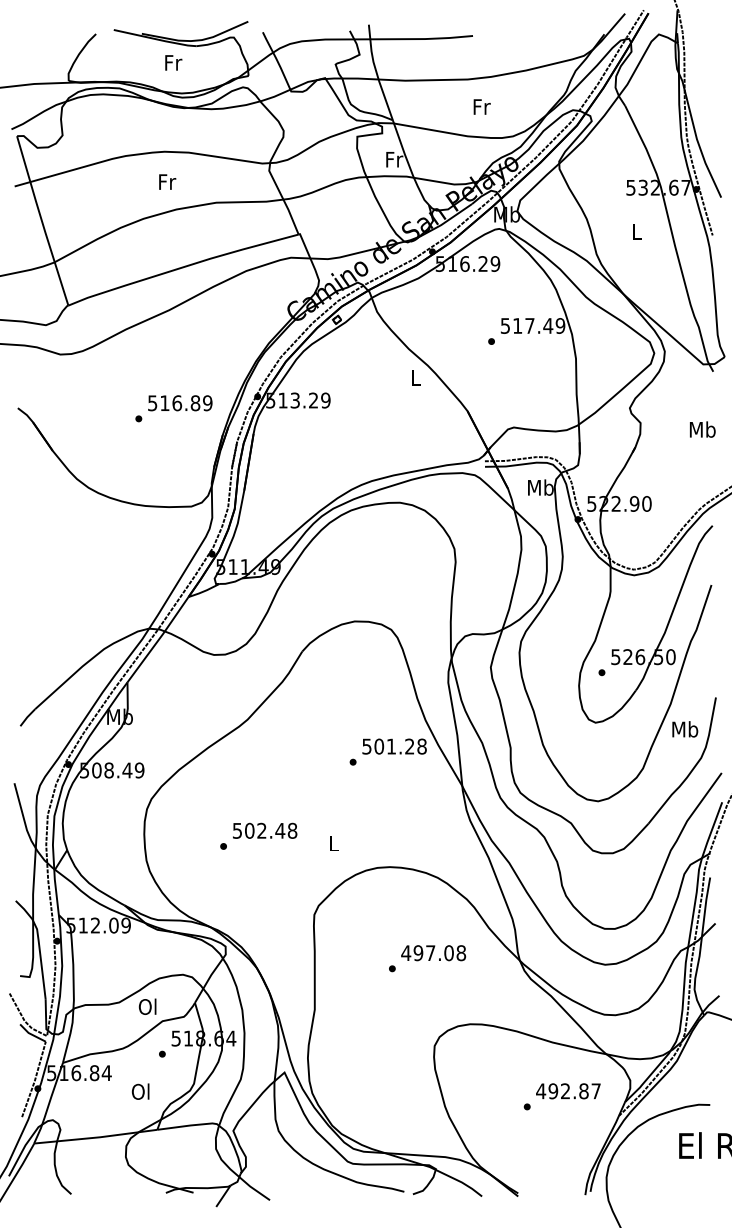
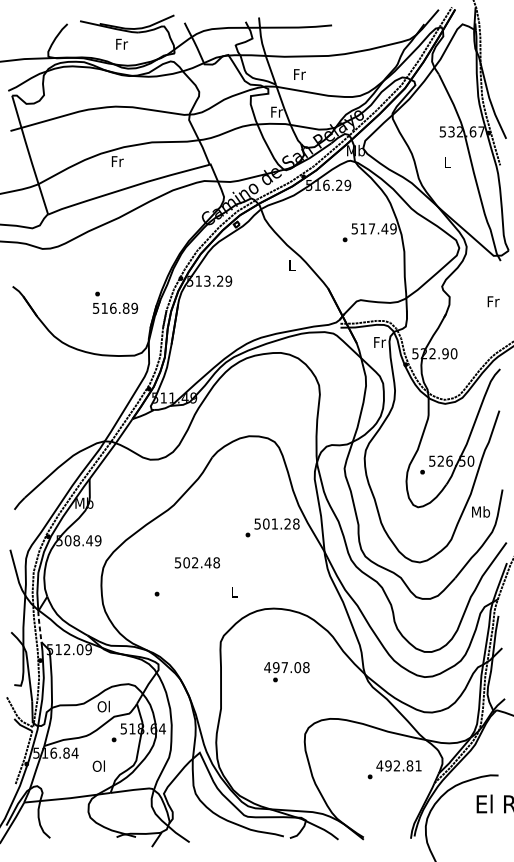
text: (481, 106) -> (299, 74), moved
text: (167, 181) -> (117, 161), moved
text: (180, 403) -> (115, 308), moved
text: (702, 429) -> (493, 301), Mb -> Fr
text: (540, 487) -> (379, 342), Mb -> Fr
text: (265, 830) -> (197, 562), moved
line: (56, 892) -> (39, 626), solid -> dashed
text: (433, 953) -> (286, 667), moved
text: (595, 1091) -> (418, 766), 492.87 -> 492.81

